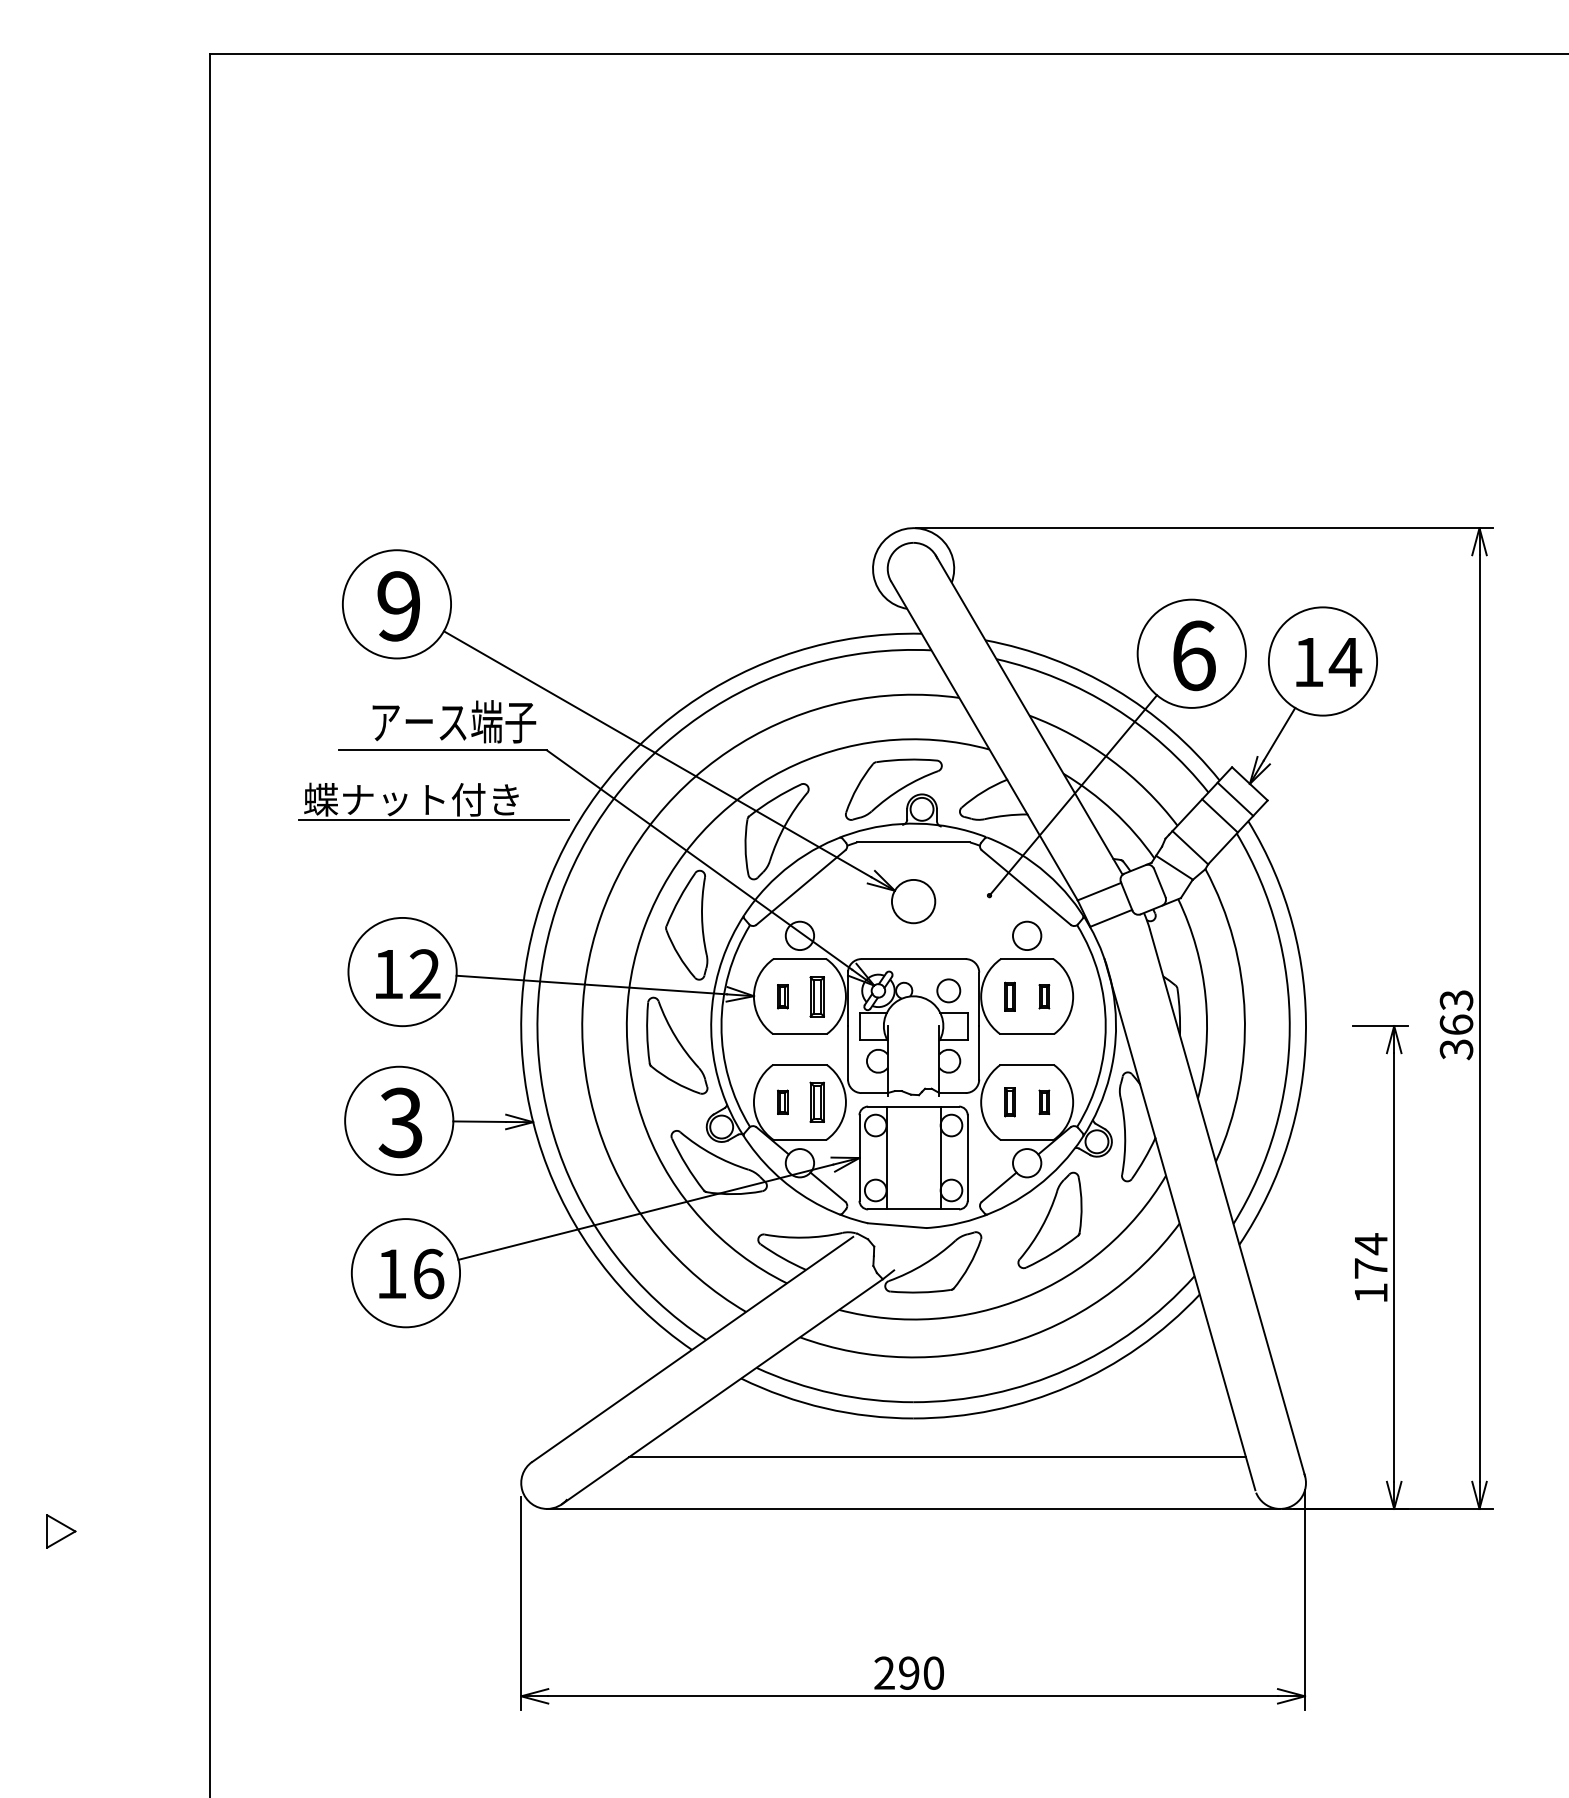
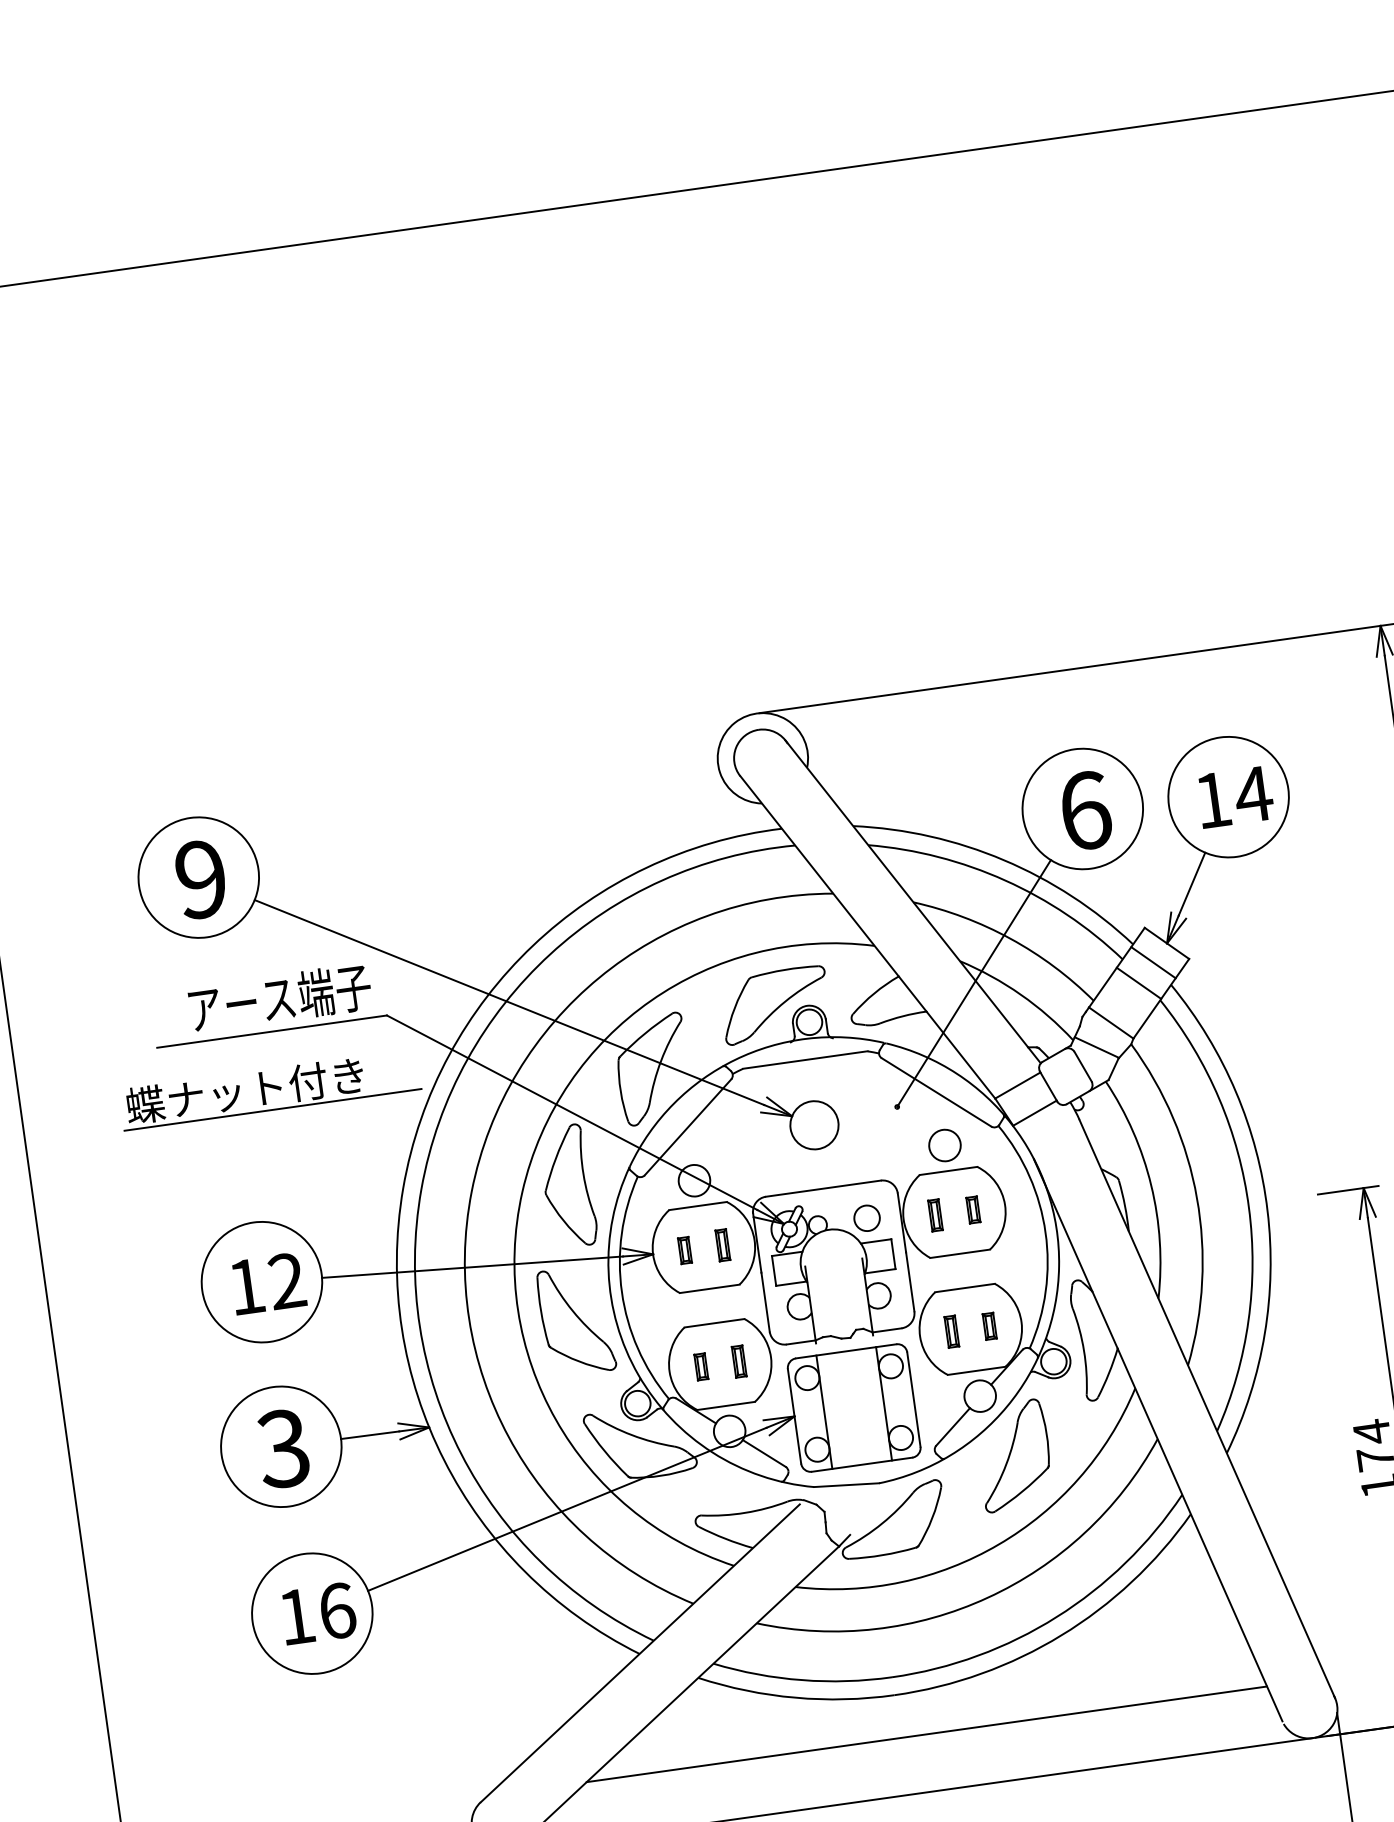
part: (816, 996) -> (722, 1244), size x0.71
part: (816, 1102) -> (738, 1361), size x0.71

